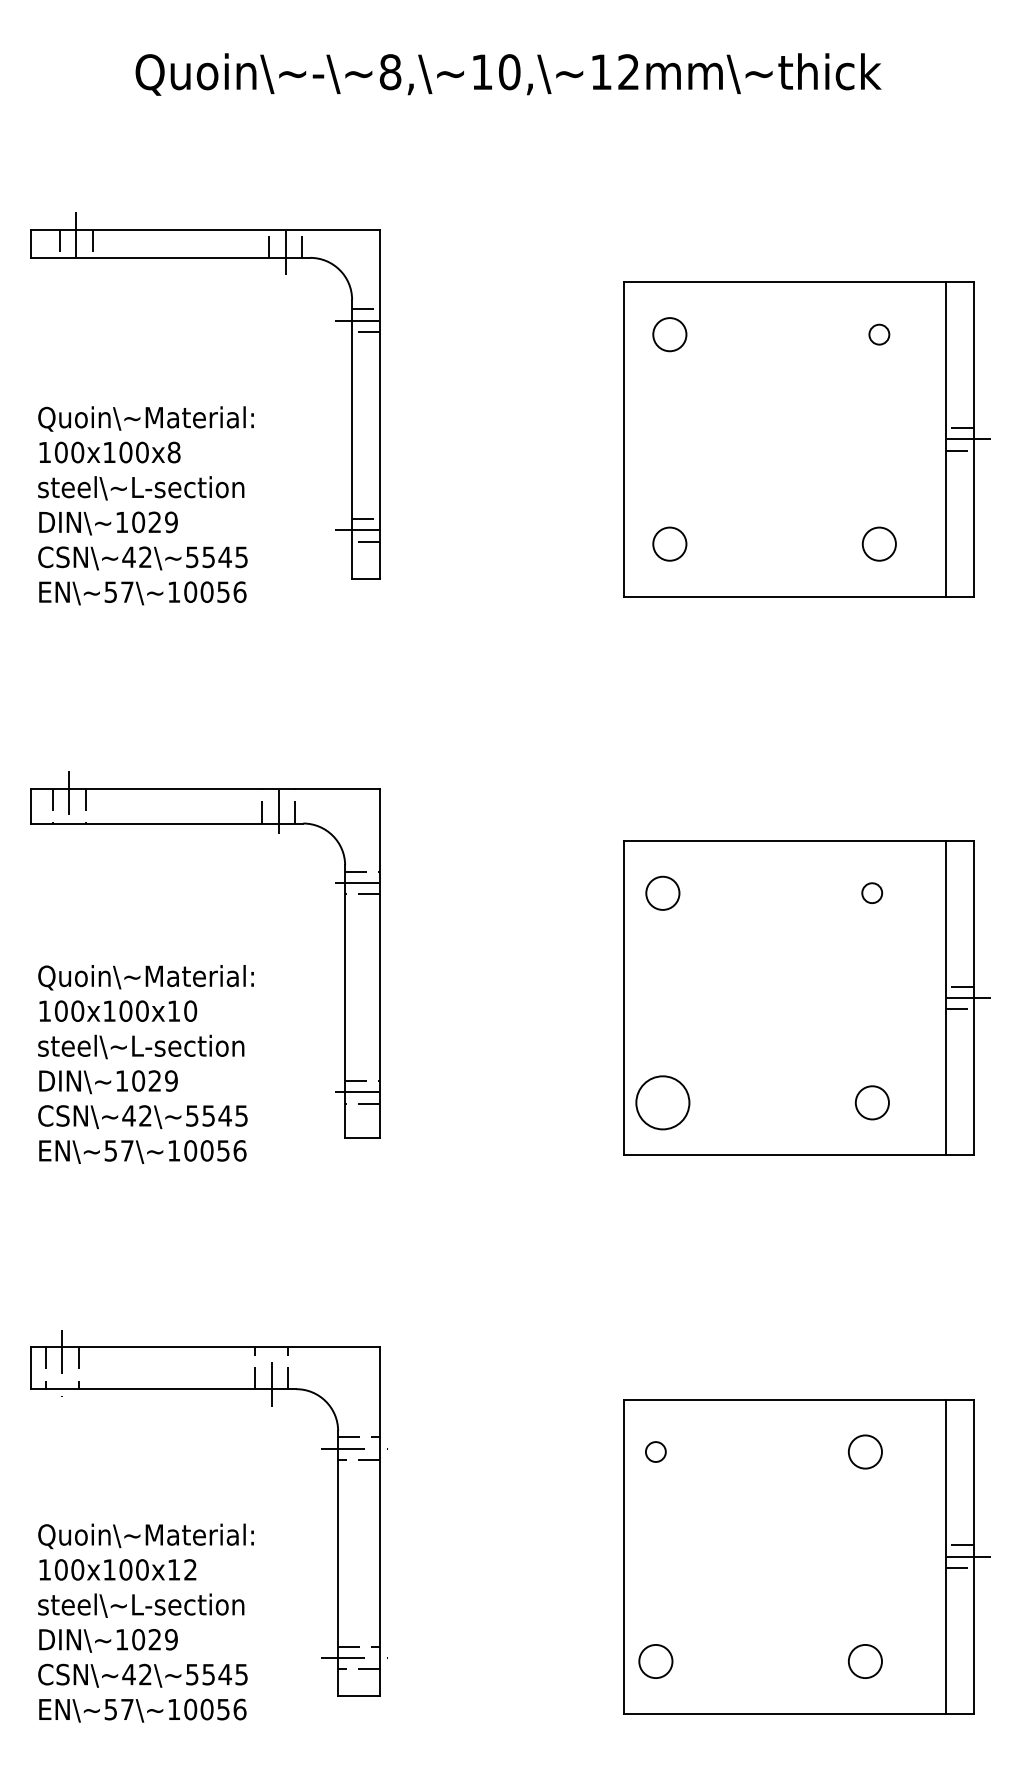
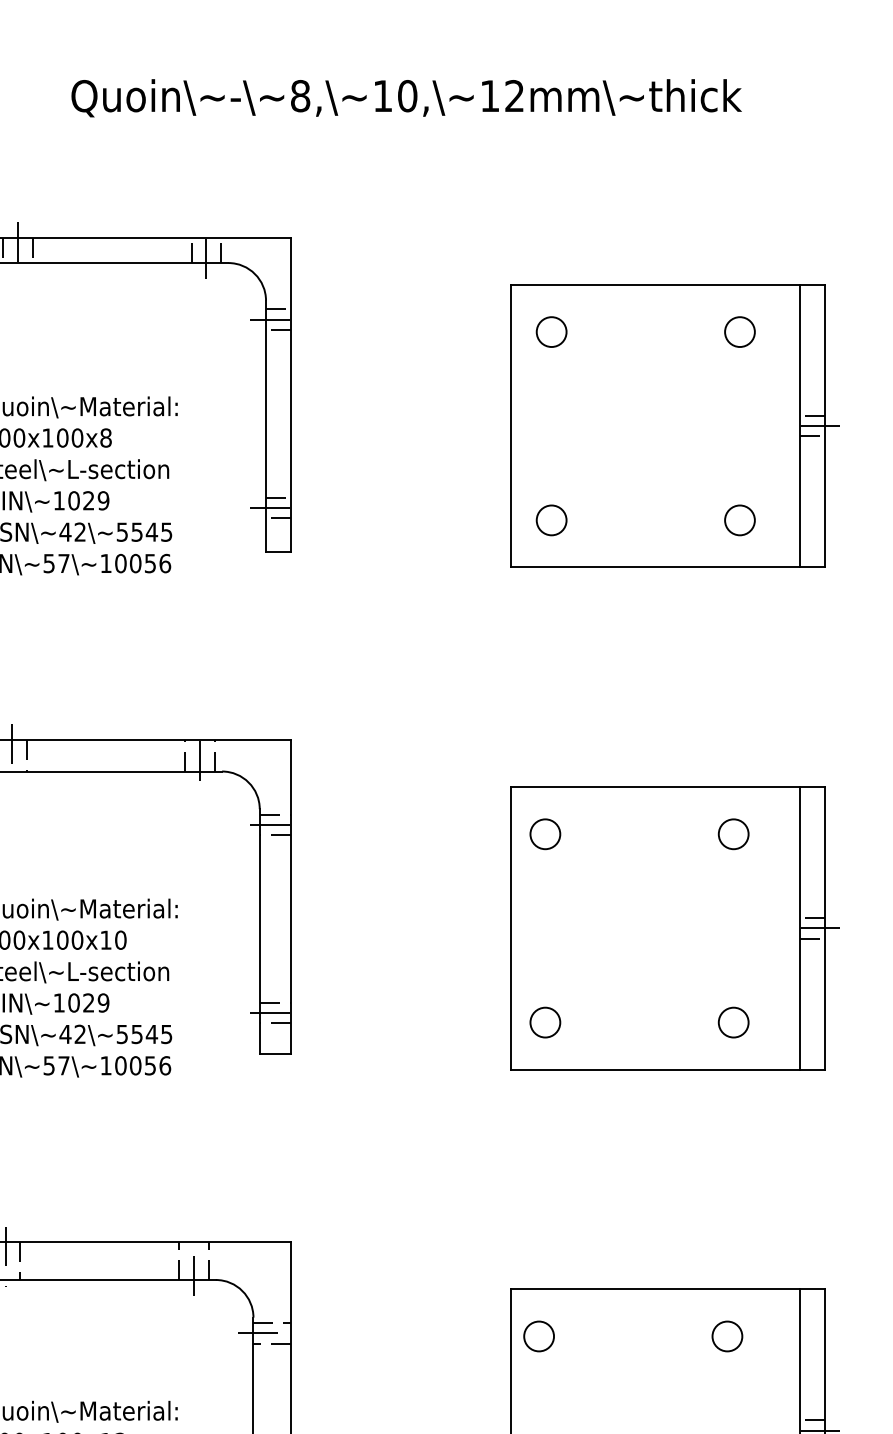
circle: (878, 334) -> (739, 331), size x1.67
circle: (871, 892) -> (732, 833), size x1.67
circle: (662, 1102) -> (545, 1022), size x0.62
circle: (655, 1451) -> (538, 1336), size x1.67

